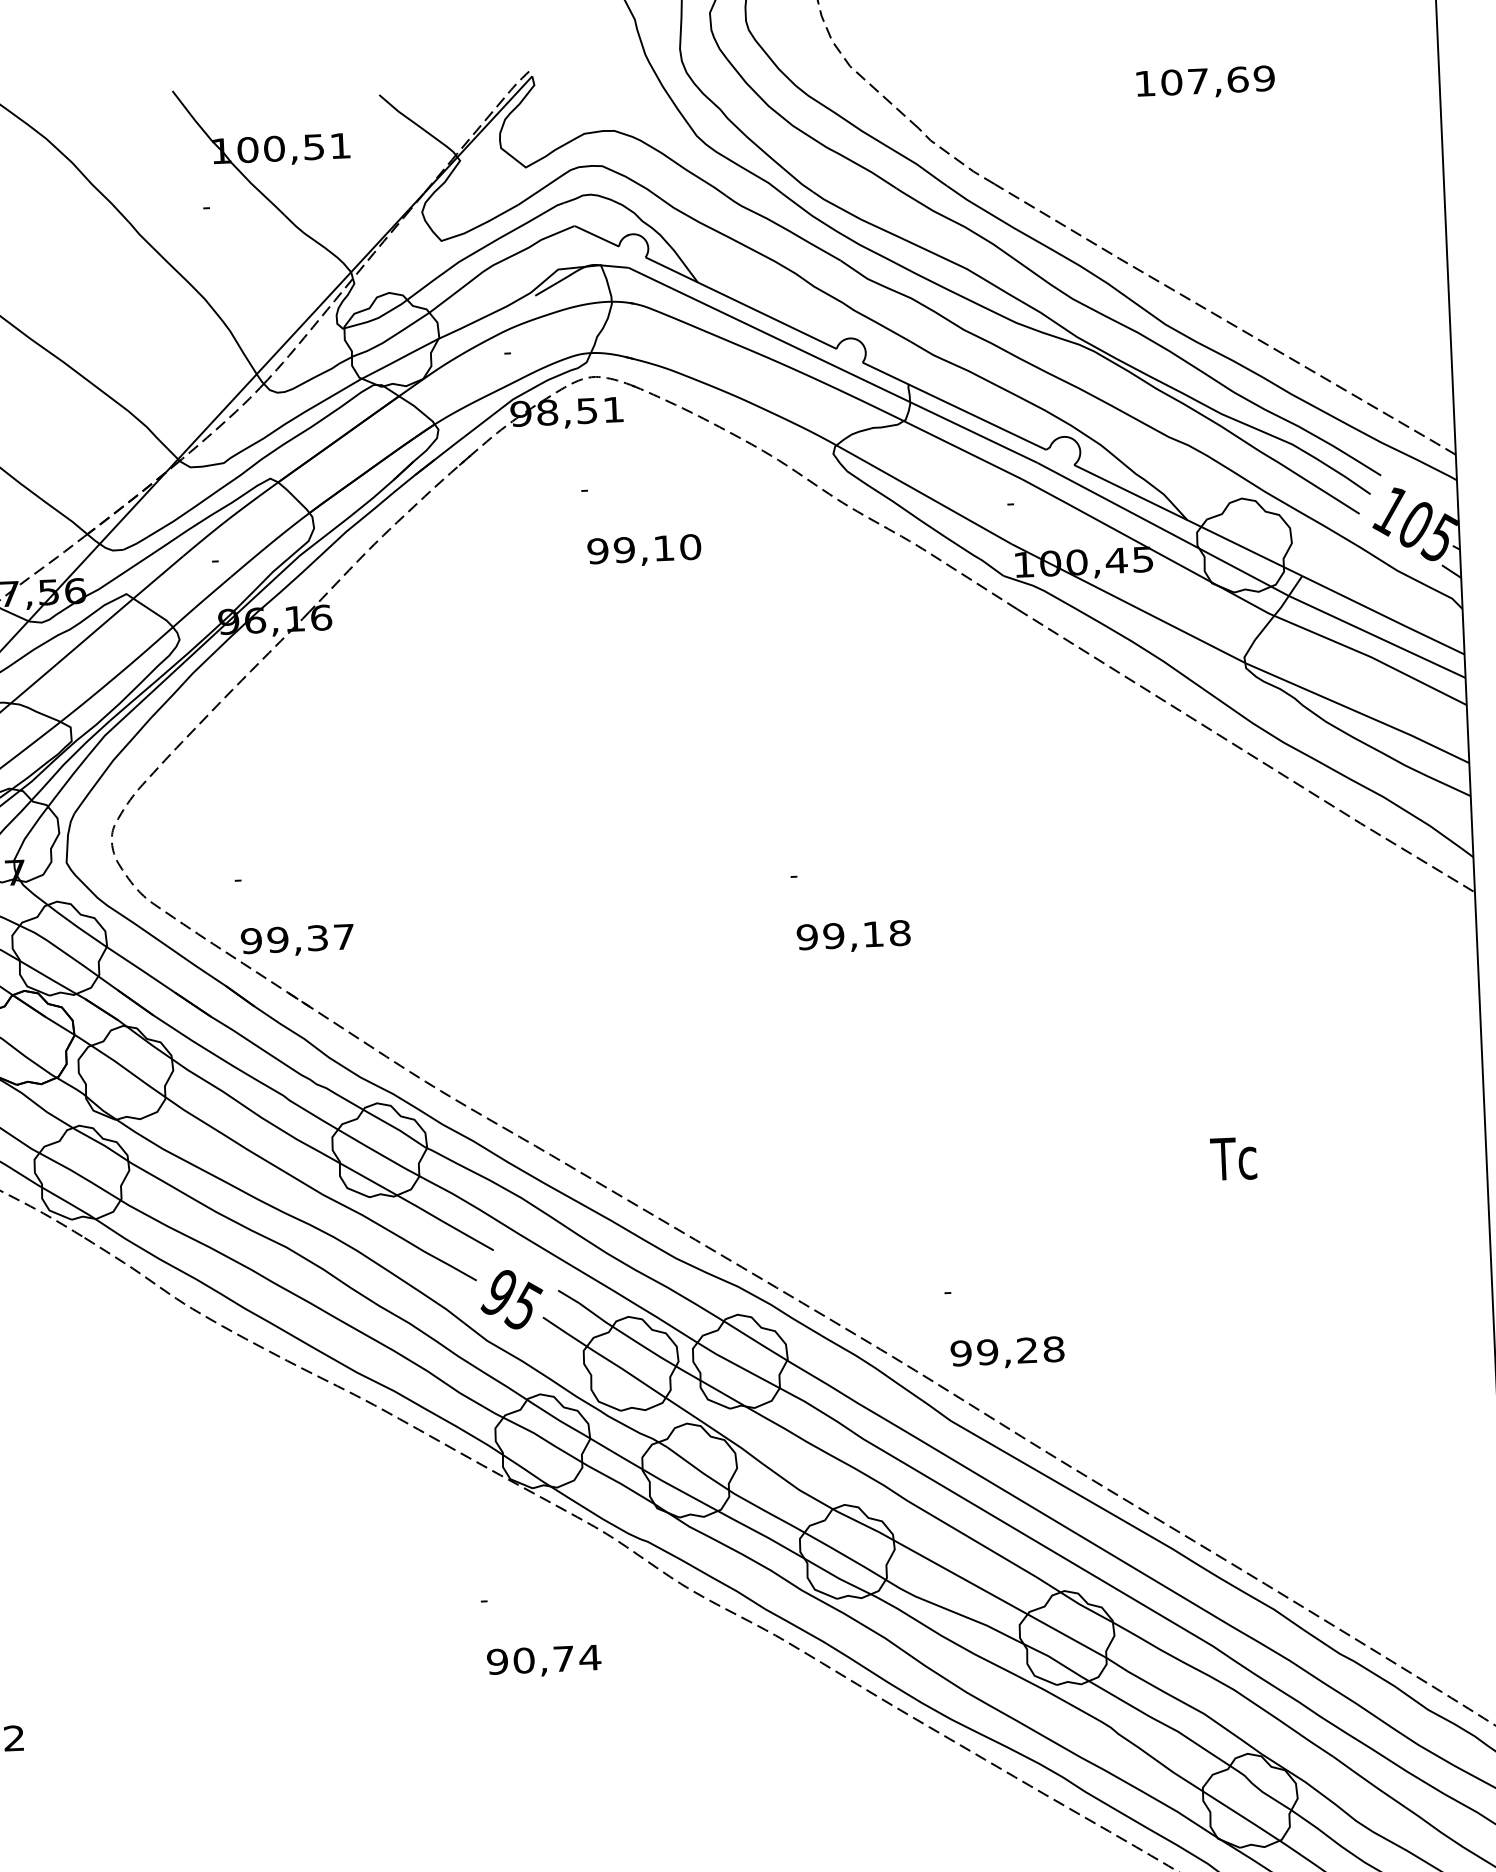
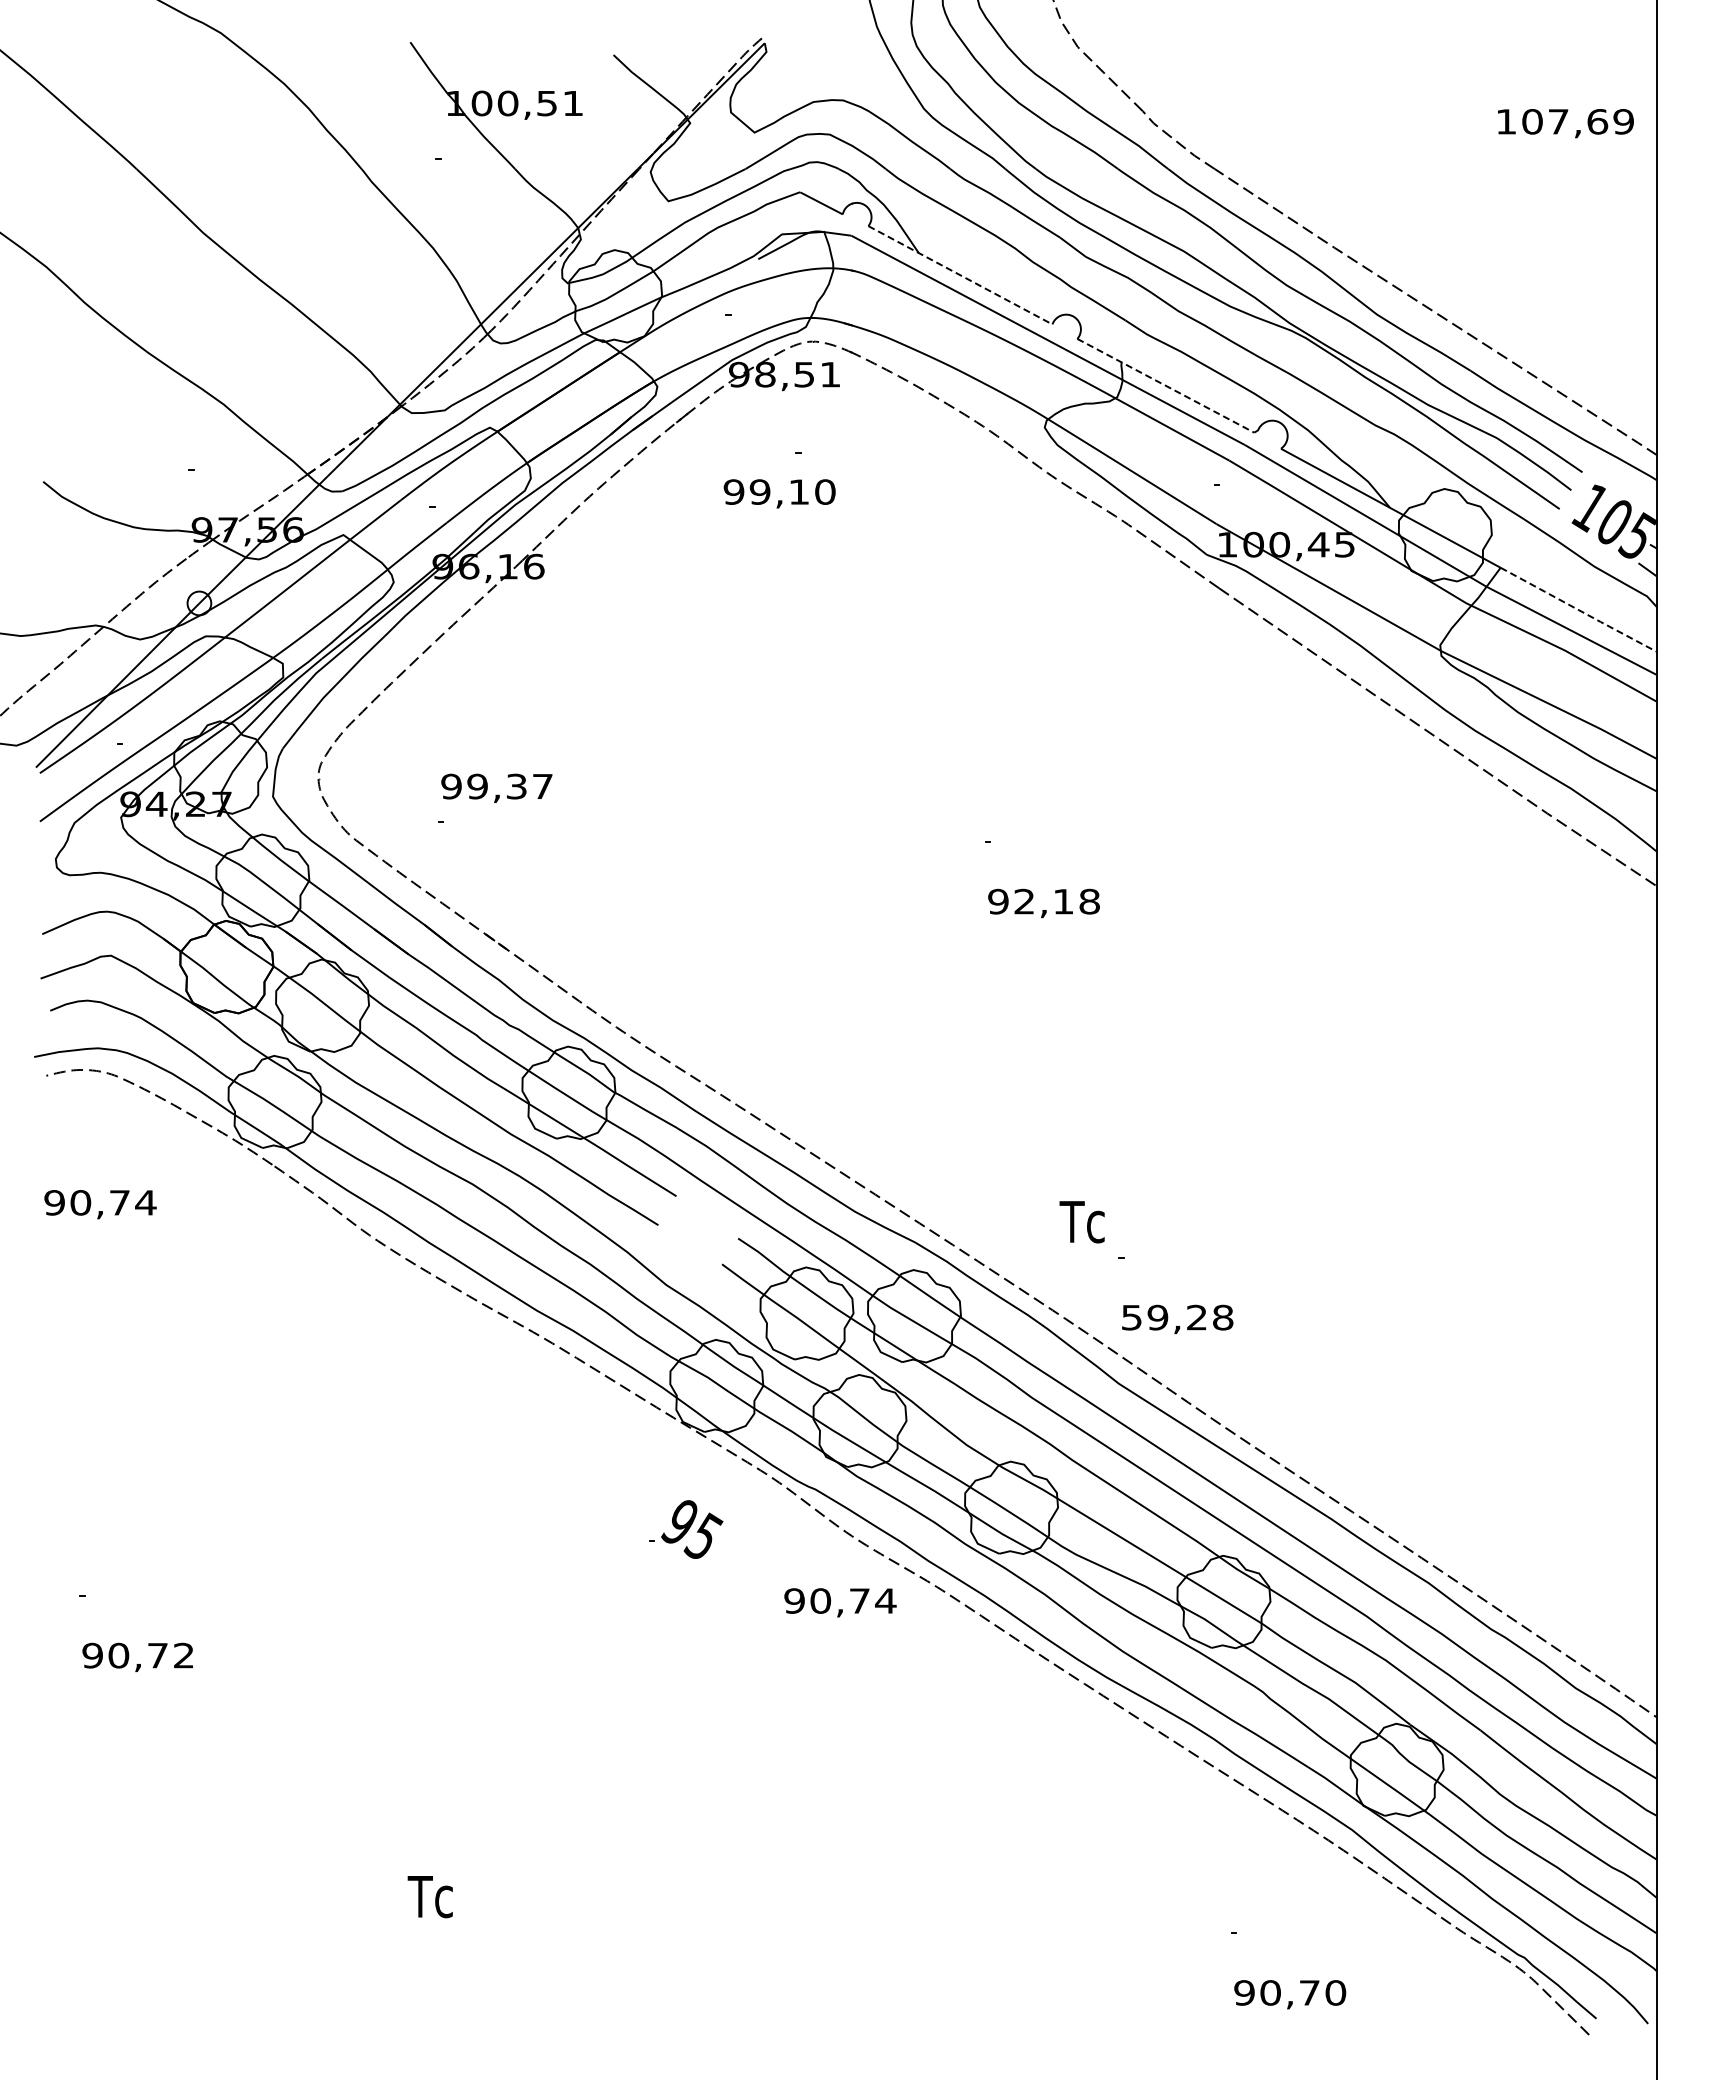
text: (1205, 82) -> (1565, 123), moved
line: (741, 303) -> (960, 275), solid -> dashed
line: (955, 406) -> (1166, 386), solid -> dashed
text: (644, 550) -> (779, 493), moved
line: (1384, 615) -> (1579, 610), solid -> dashed
text: (833, 935) -> (1024, 901), 99,18 -> 92,18
text: (297, 939) -> (496, 787), moved
text: (1233, 1159) -> (1081, 1222), moved
text: (512, 1299) -> (692, 1529), moved
text: (960, 1353) -> (1131, 1317), 99,28 -> 59,28
text: (544, 1661) -> (840, 1602), moved

